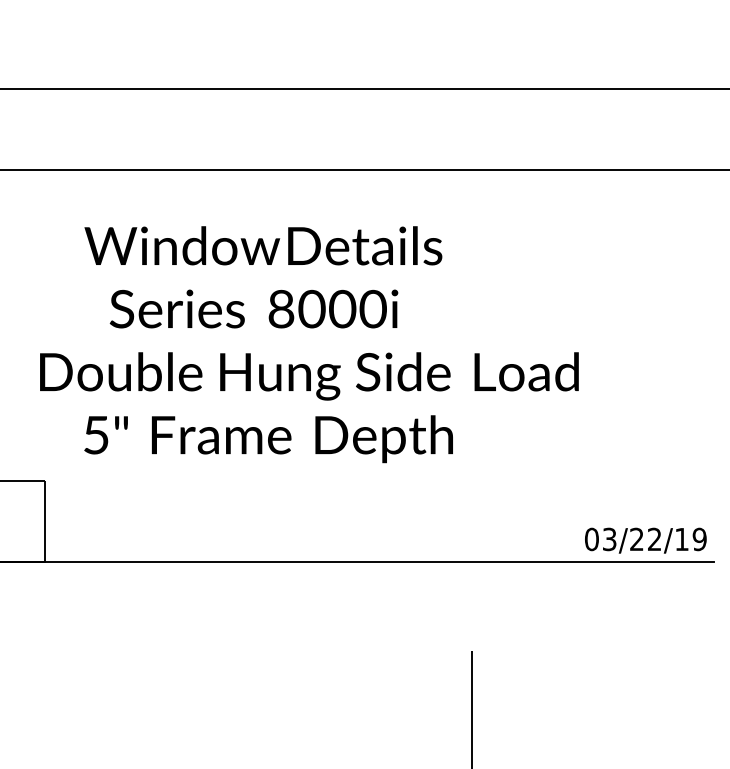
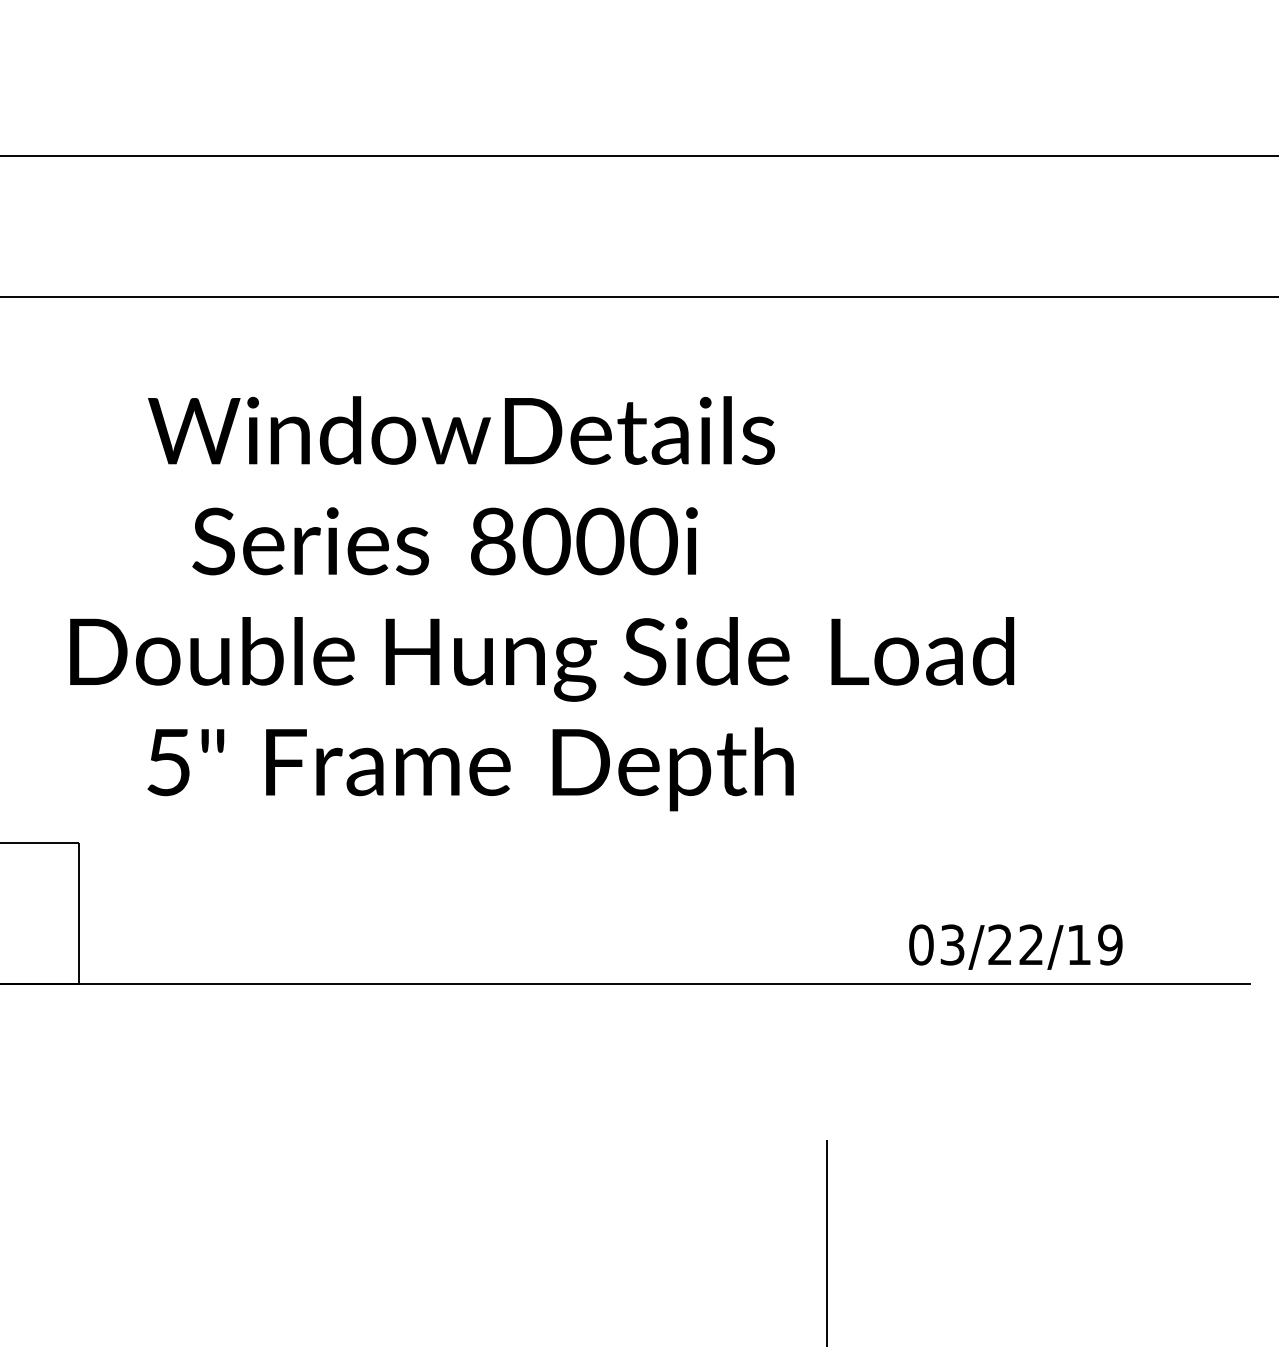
text: (645, 540) -> (1015, 946), moved

